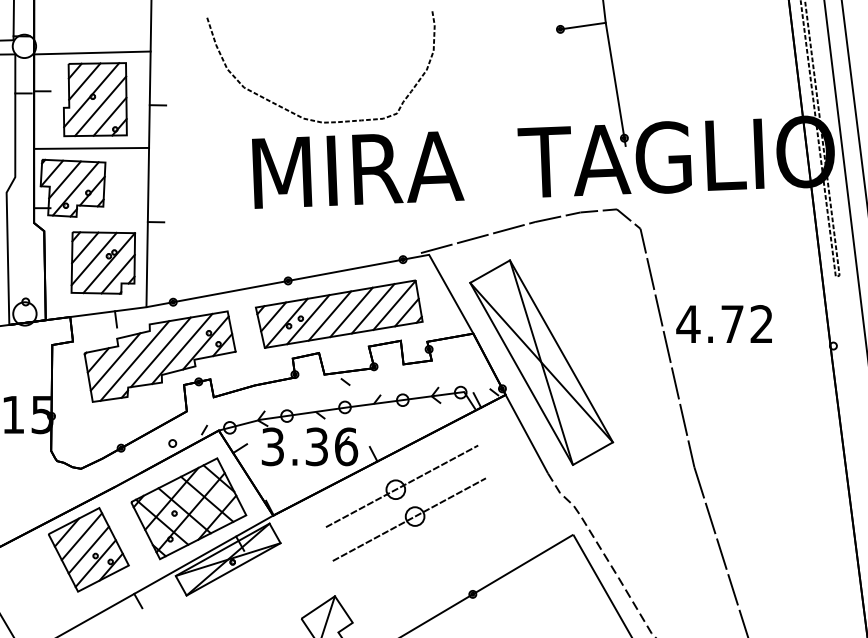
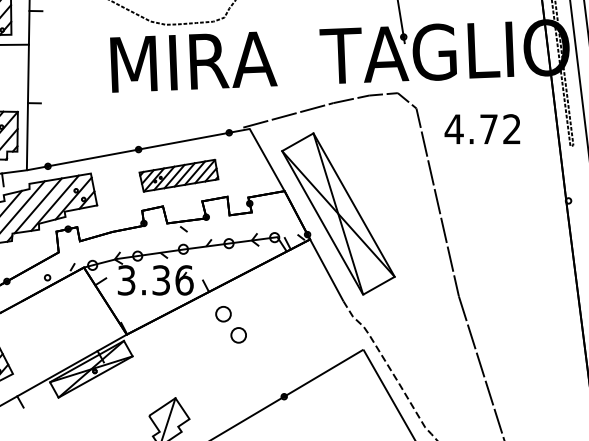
part: (339, 313) -> (179, 175), size x0.6
text: (723, 323) -> (481, 128), moved
line: (402, 486) -> (228, 311), removed
part: (188, 508) -> (60, 329), removed
line: (408, 519) -> (233, 337), removed

